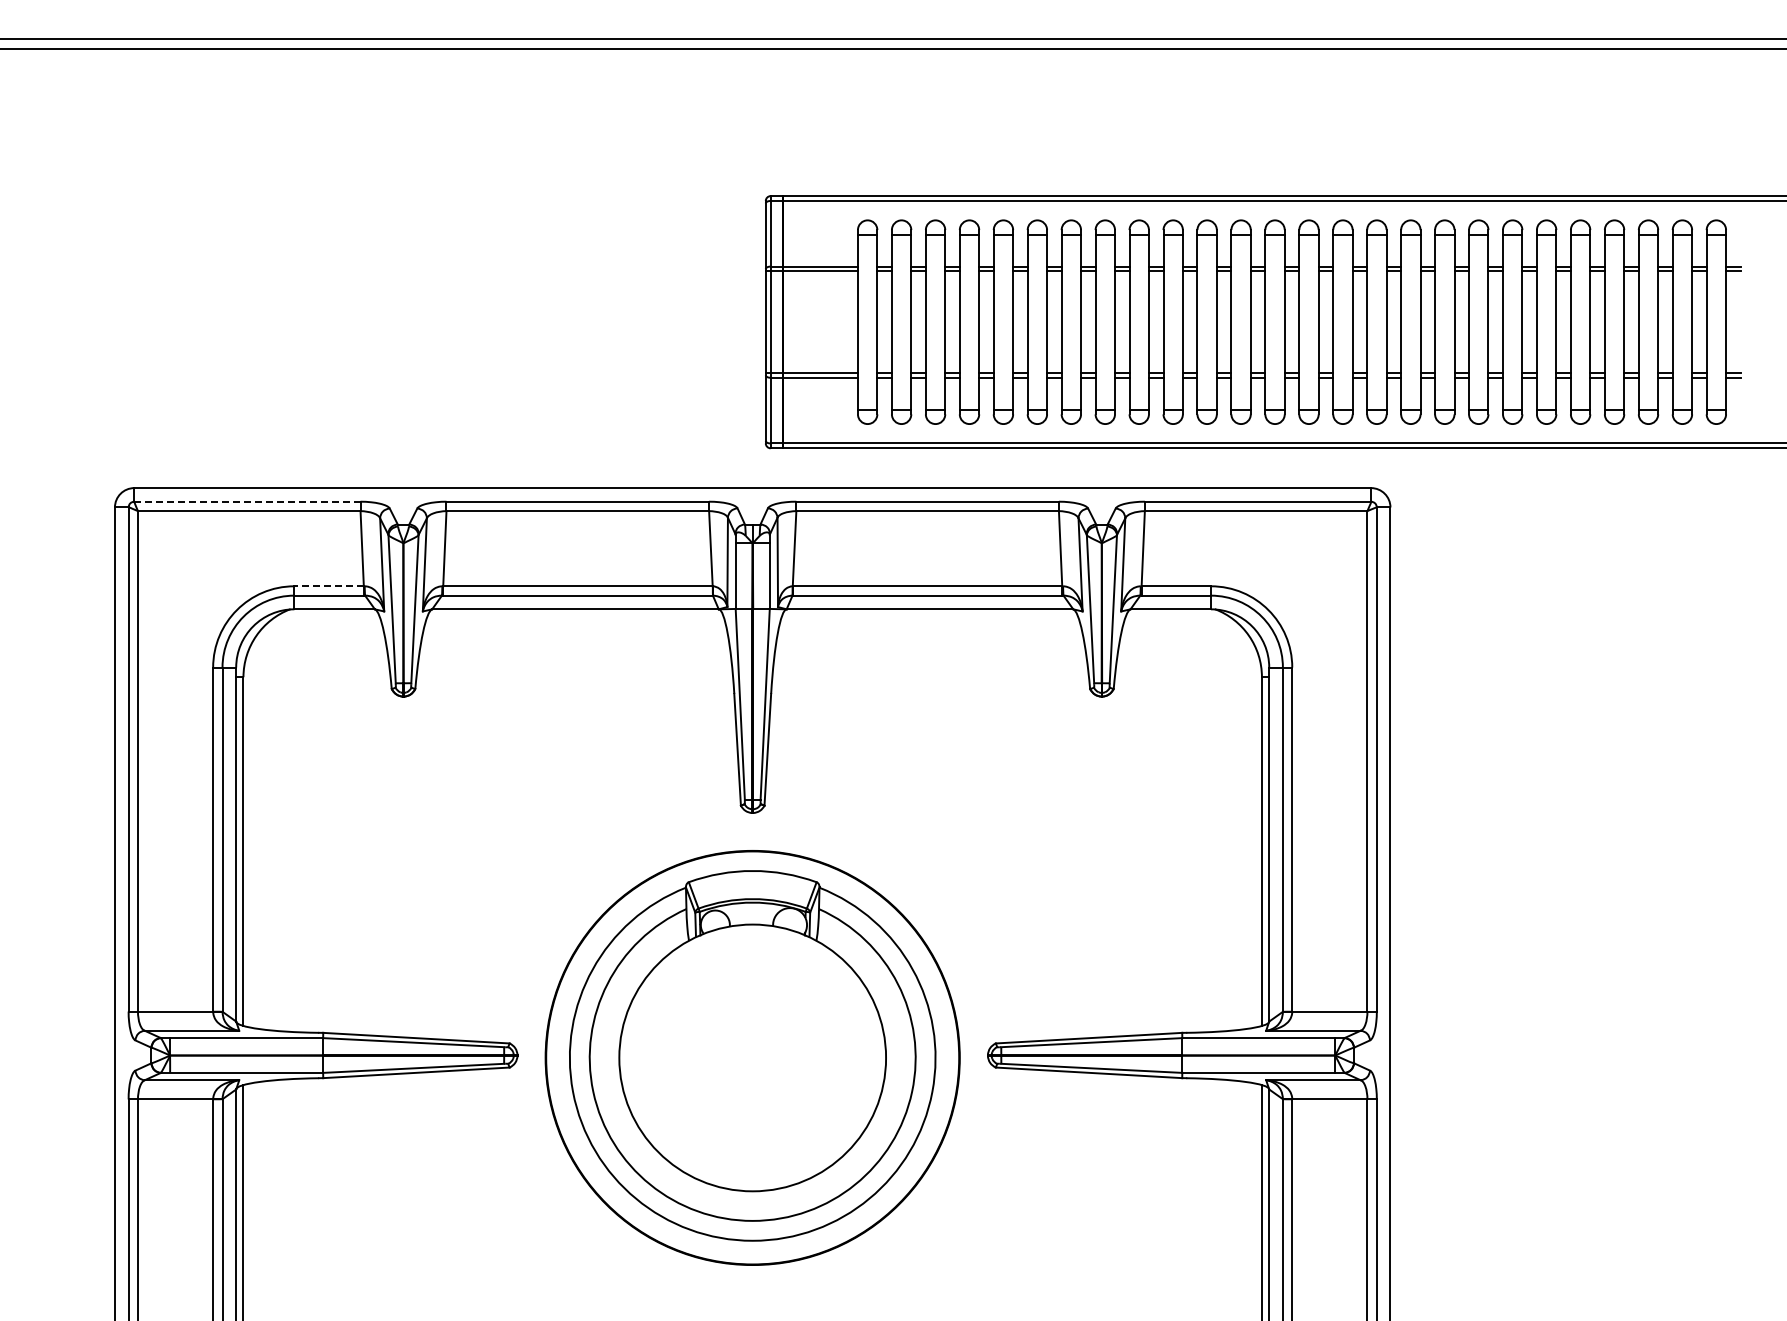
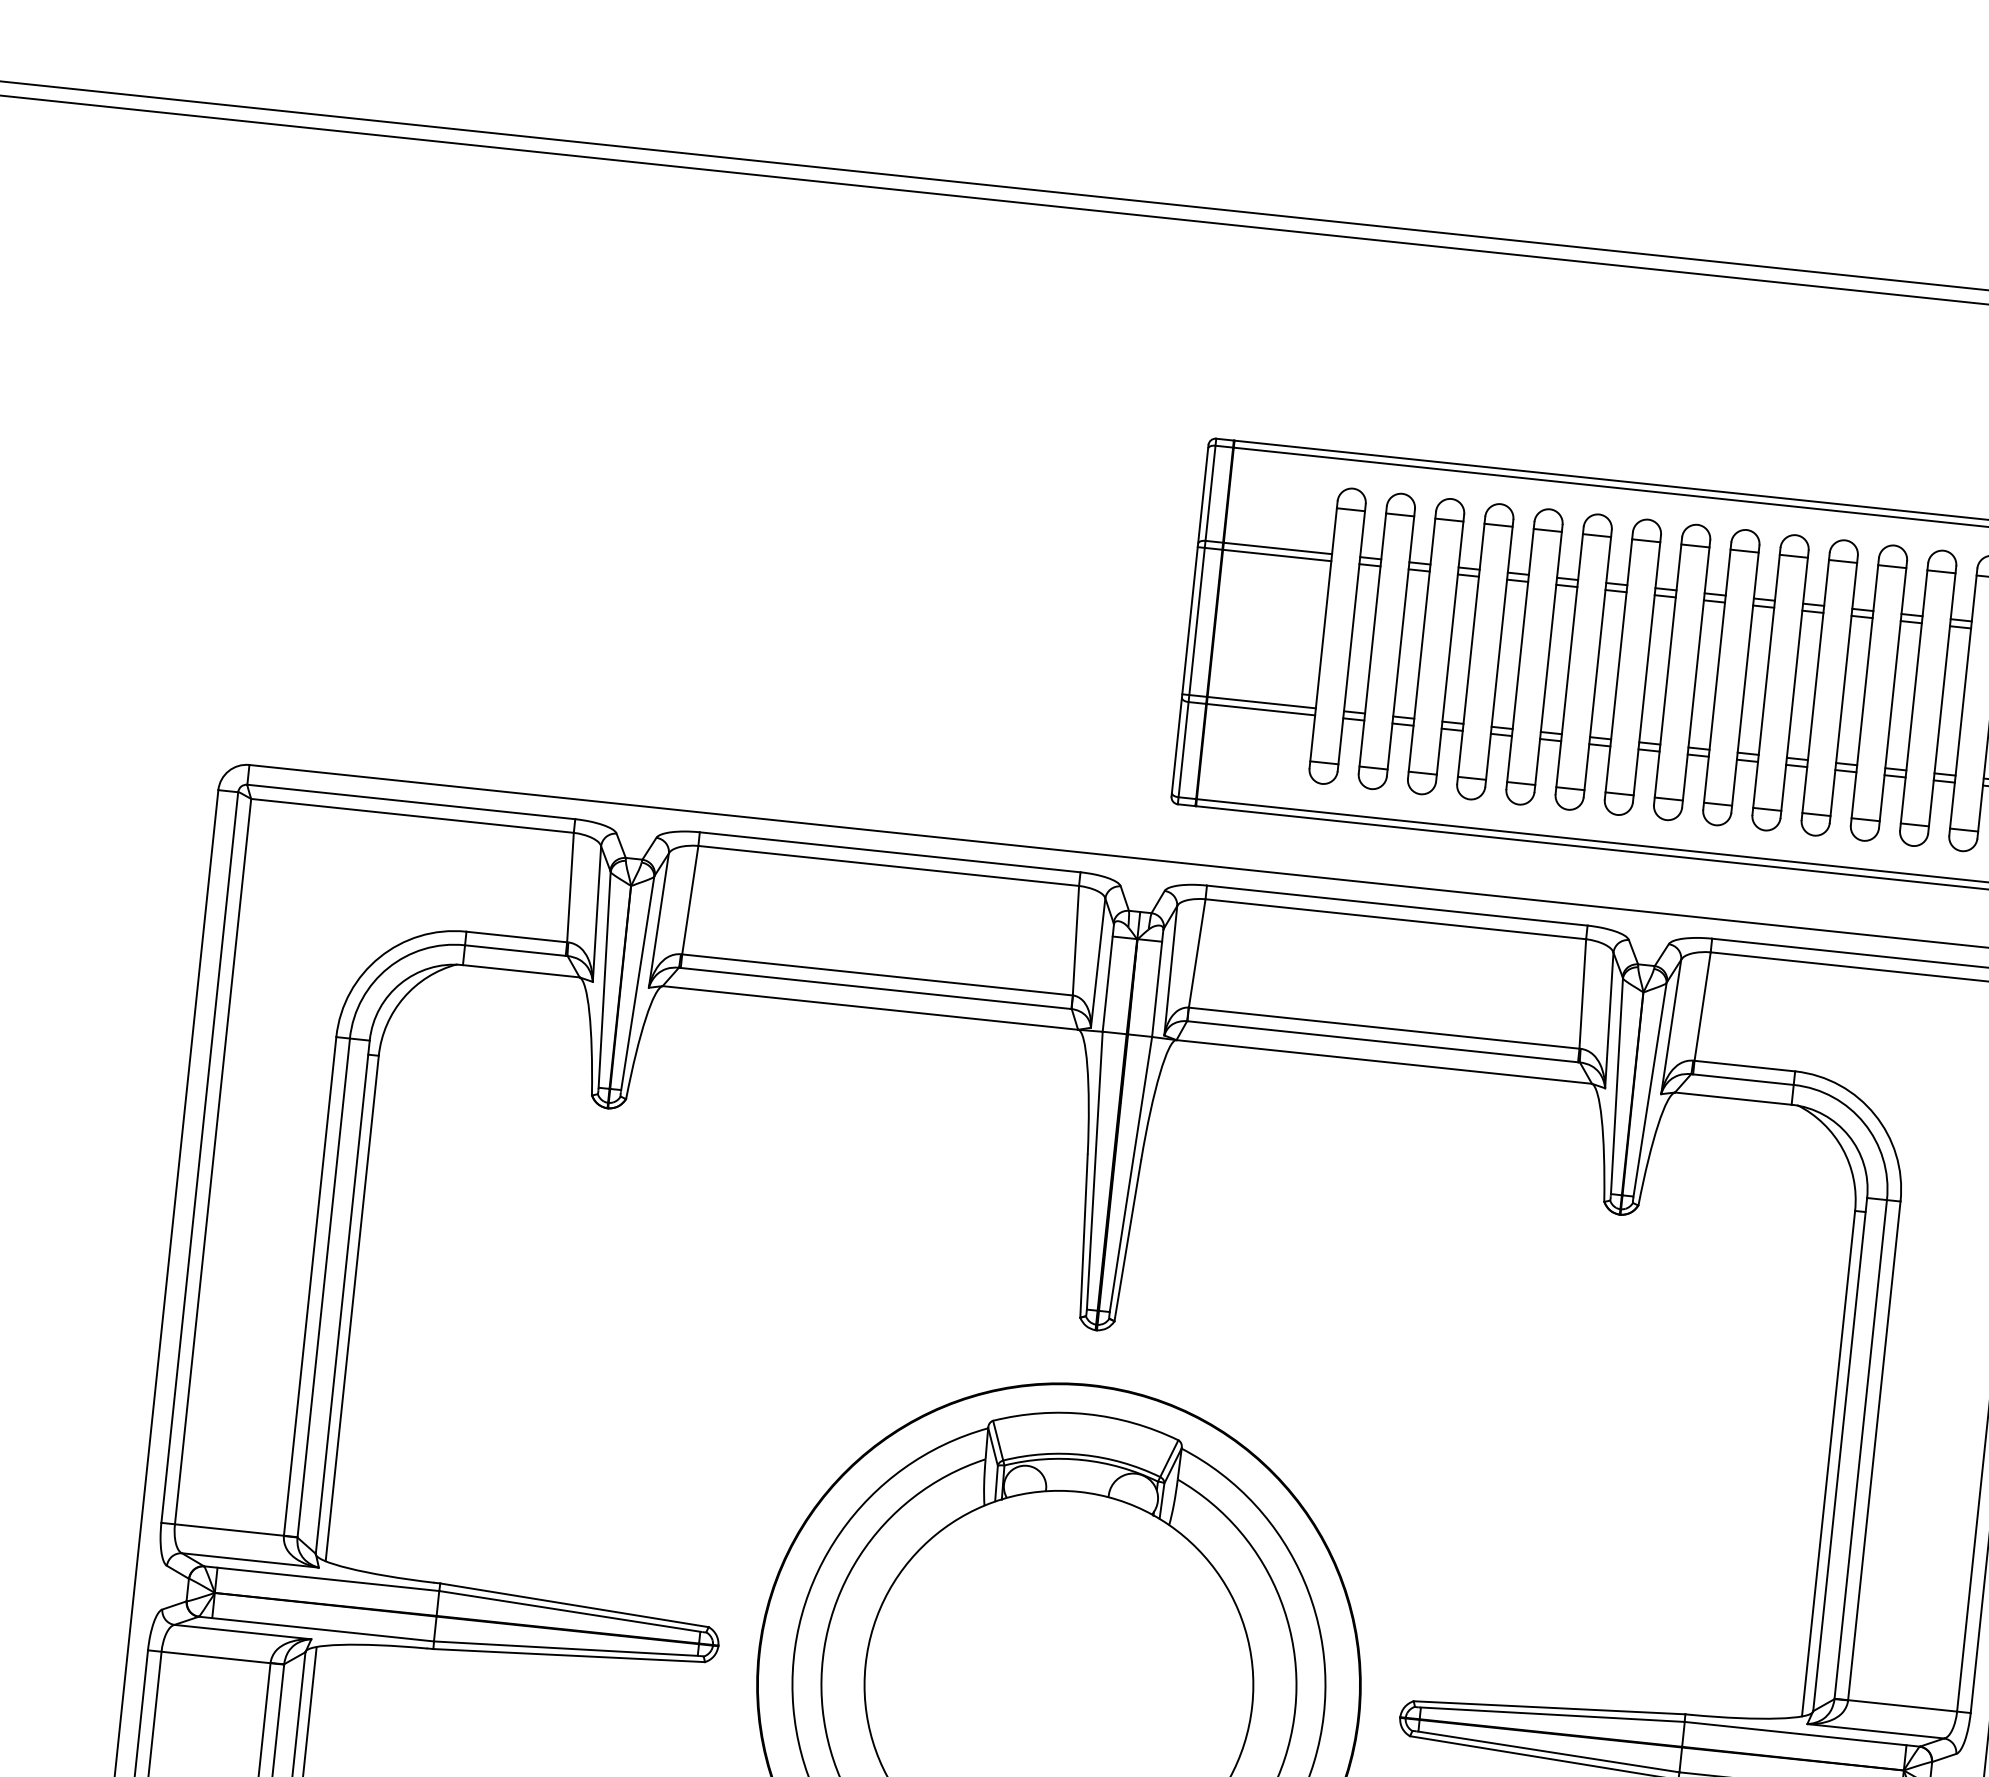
line: (246, 501) -> (409, 801), dashed -> solid
line: (329, 586) -> (517, 937), dashed -> solid

